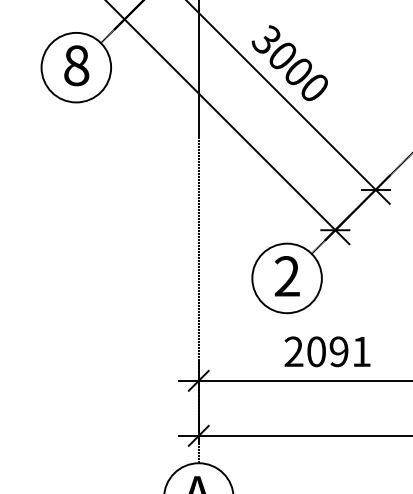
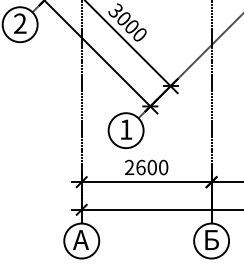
text: (77, 65) -> (20, 23), 8 -> 2
text: (287, 276) -> (126, 129), 2 -> 1
text: (339, 351) -> (152, 167), 2091 -> 2600

